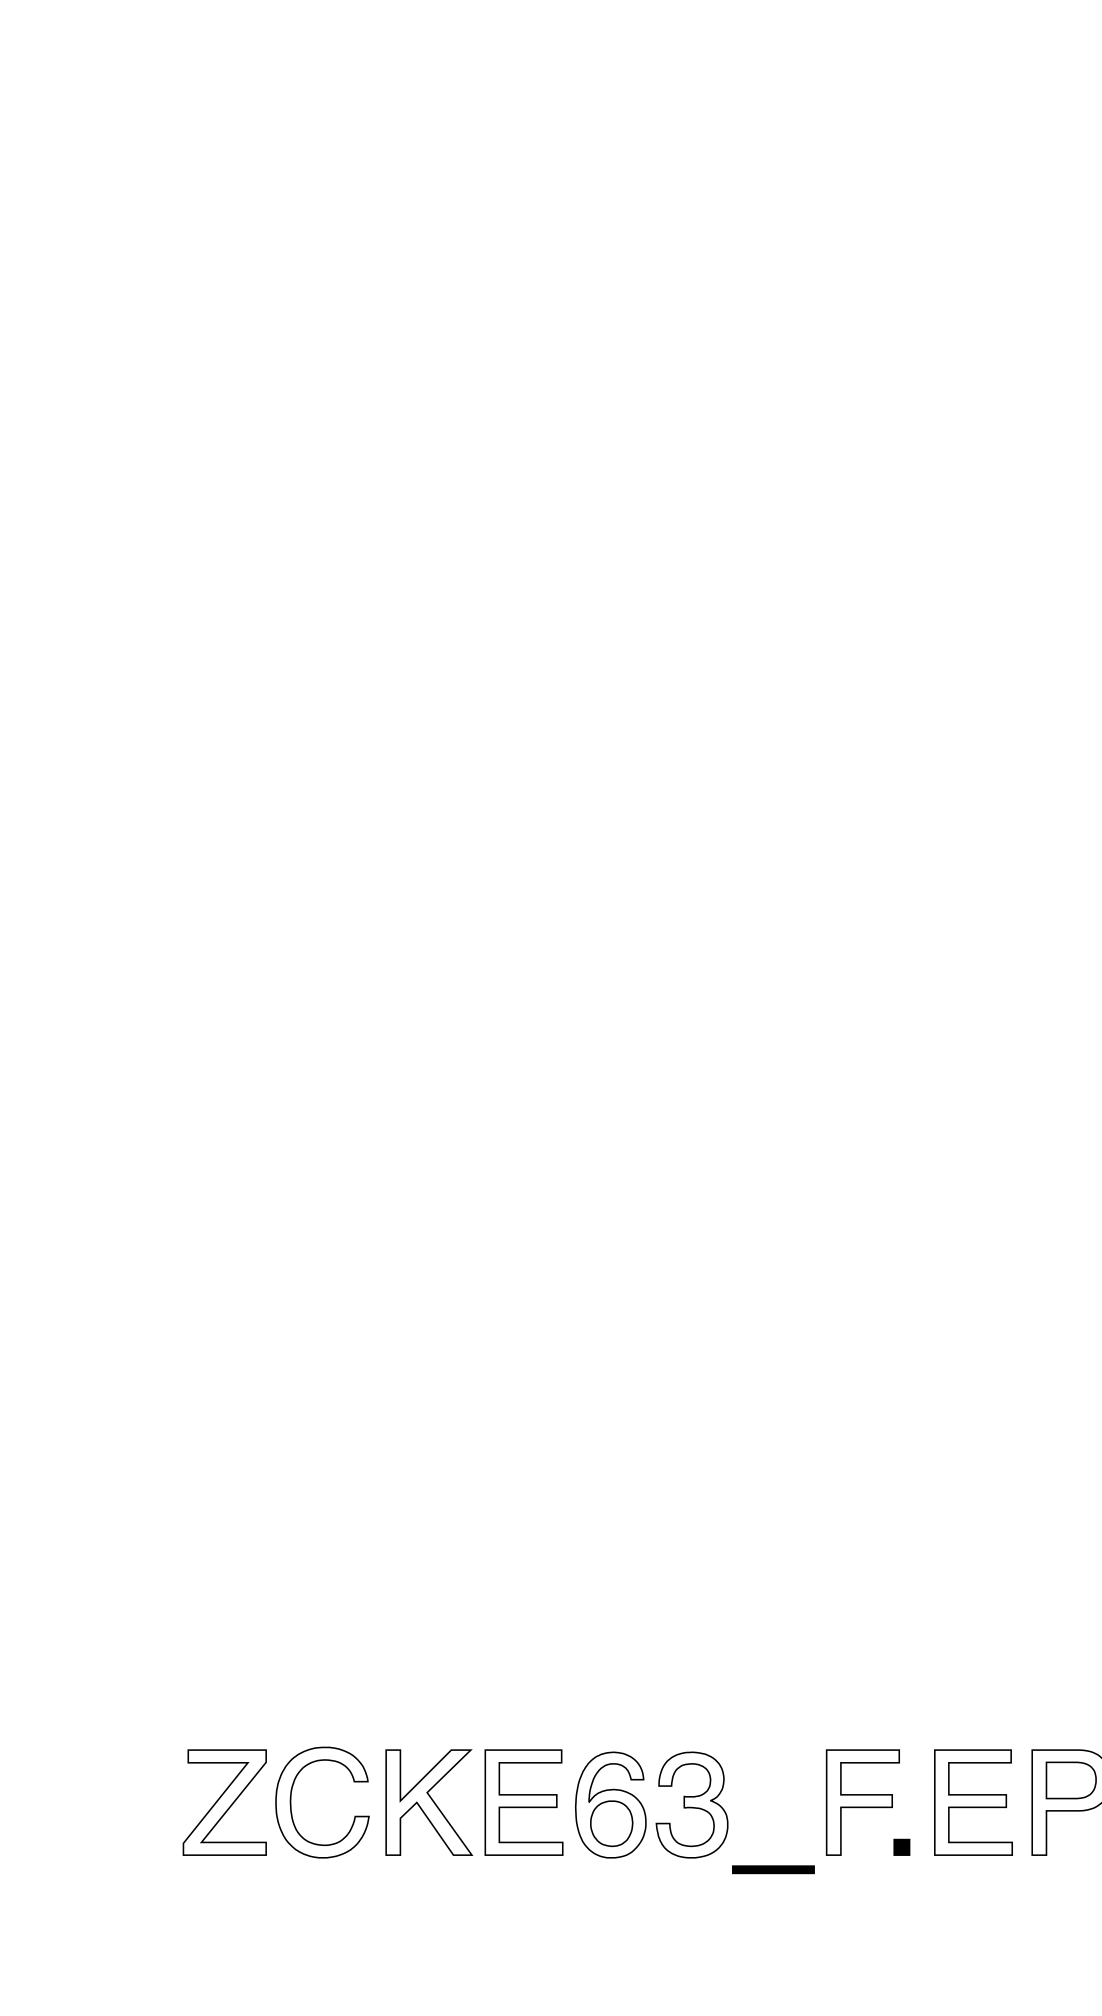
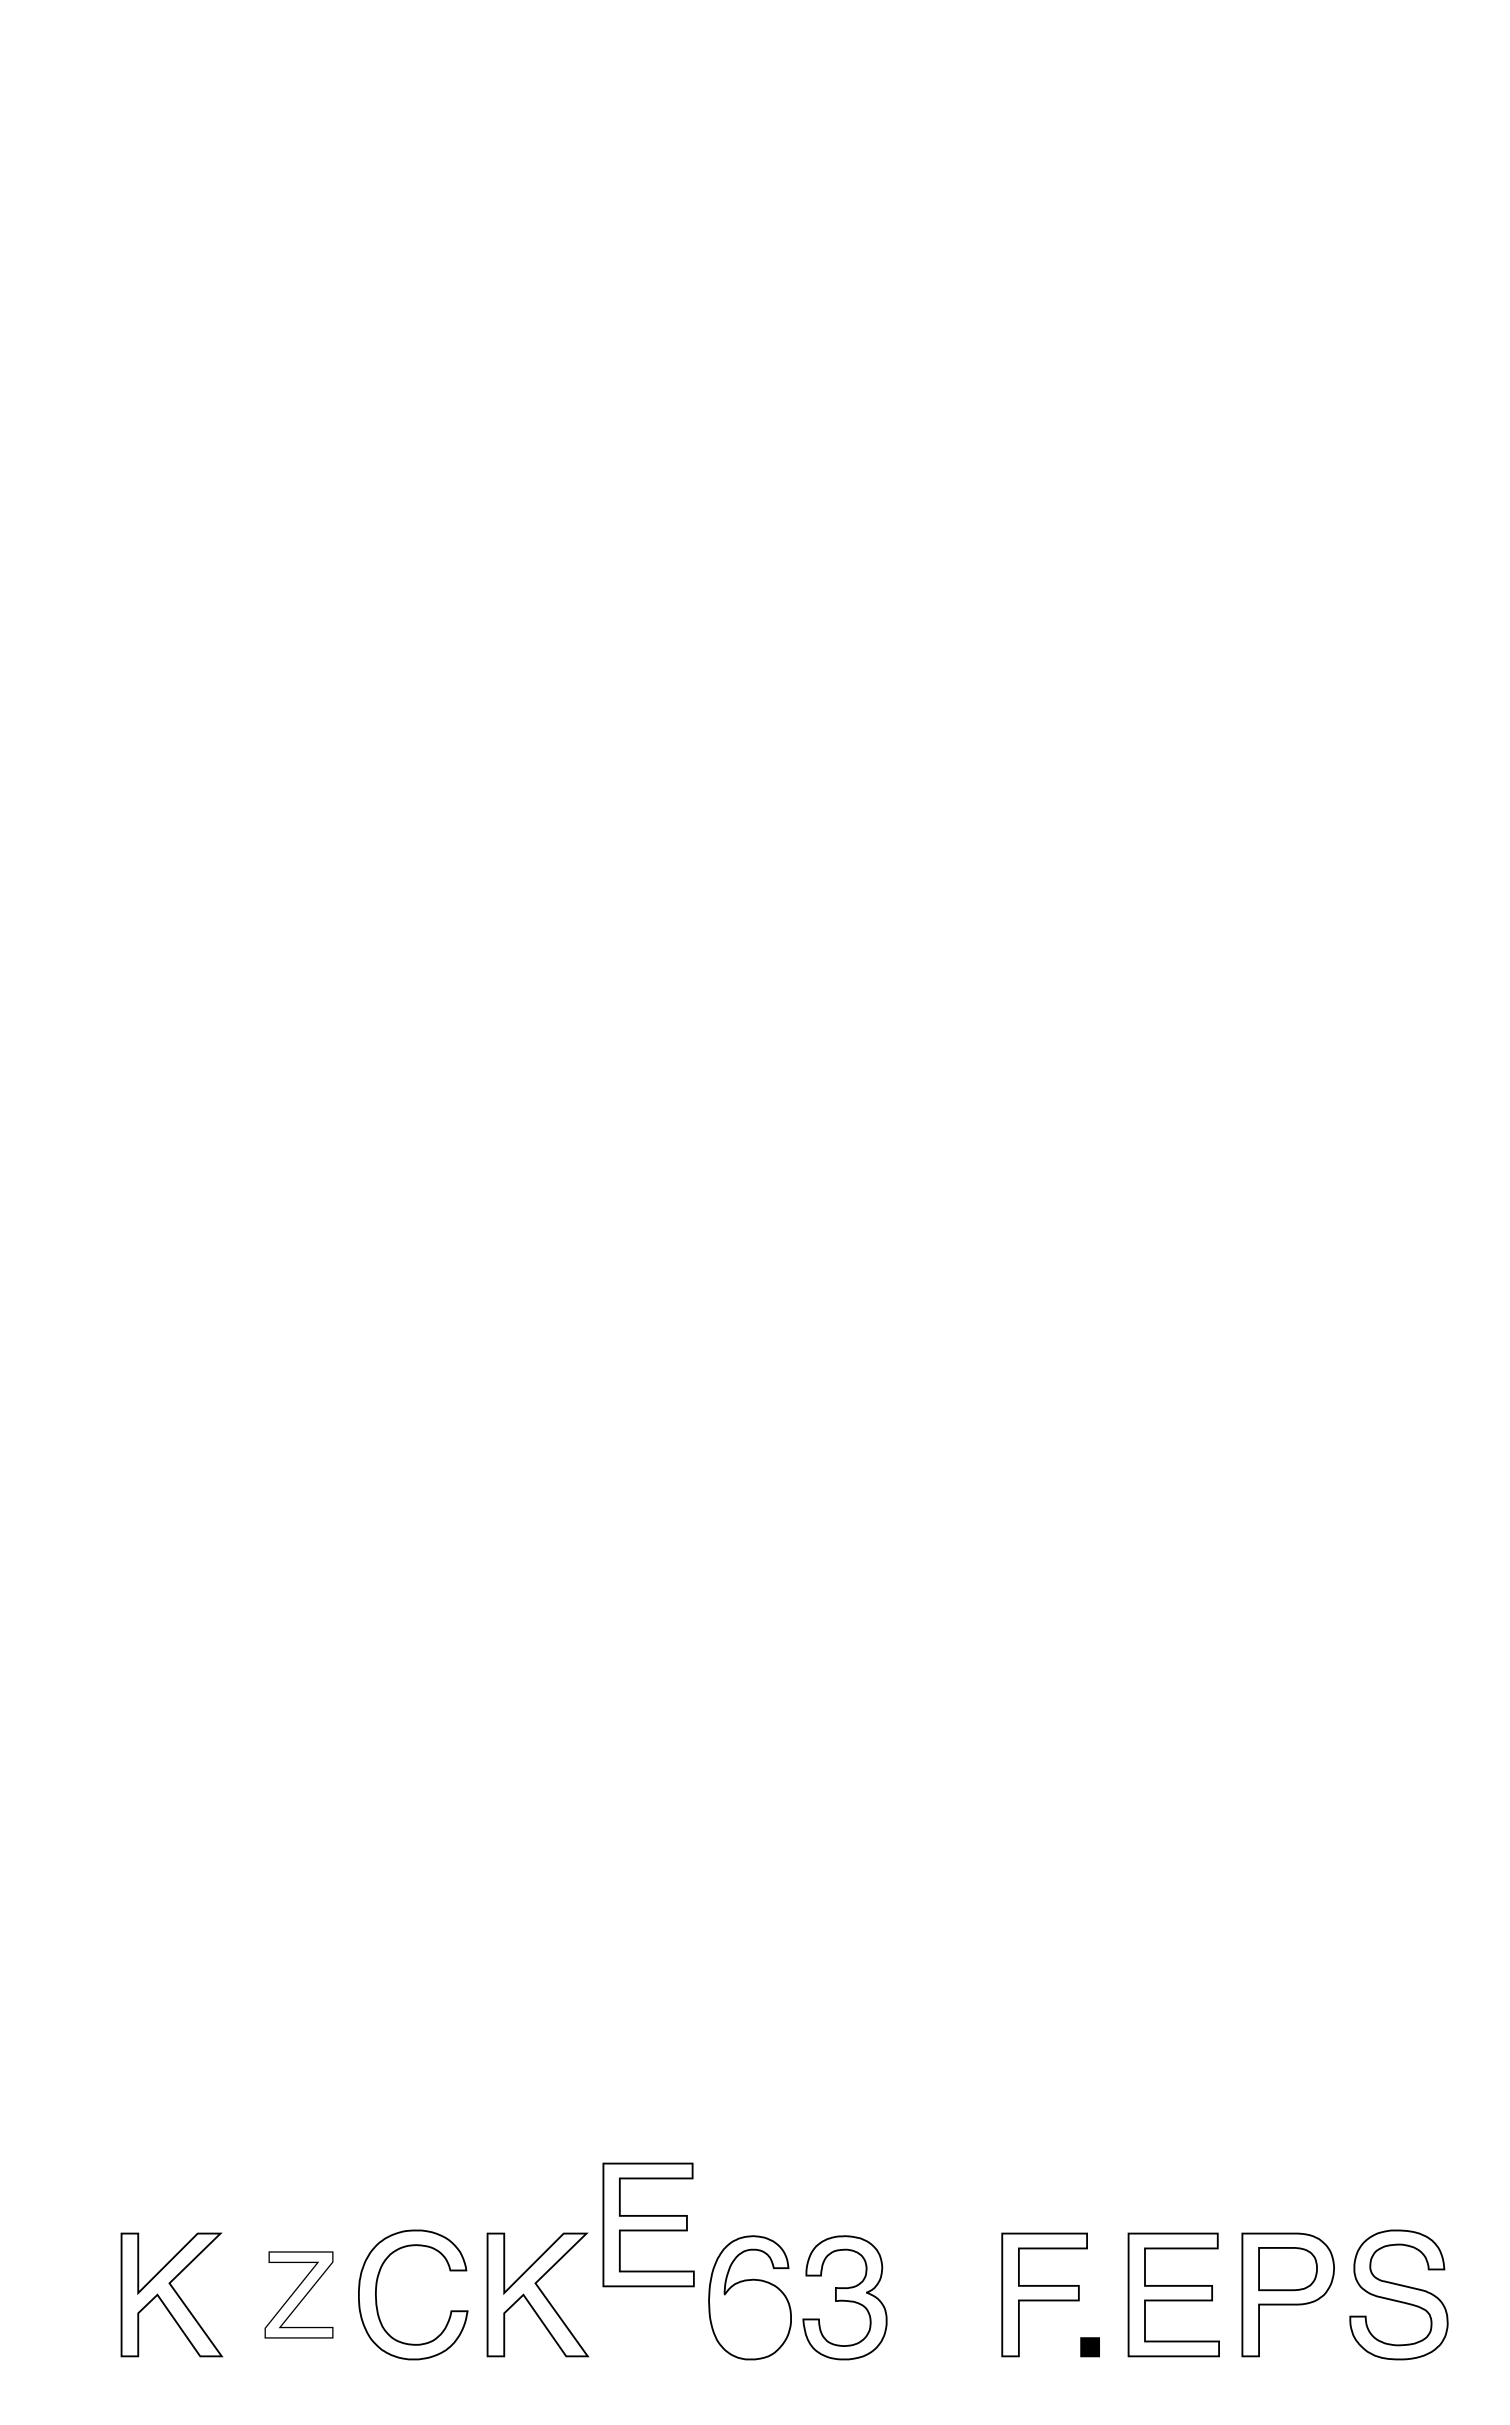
part: (115, 1802) -> (171, 2294), added
part: (224, 1802) -> (298, 2294), size x0.7
part: (523, 1802) -> (648, 2224), moved
part: (611, 1823) -> (750, 2319), removed
part: (772, 1869) -> (939, 2373), removed

